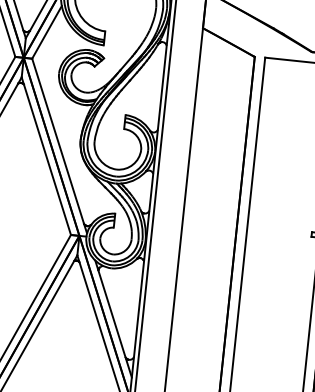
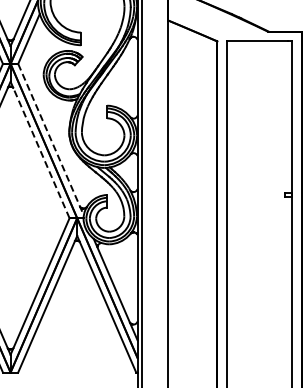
line: (60, 147) -> (51, 140), solid -> dashed
line: (45, 155) -> (39, 149), solid -> dashed

